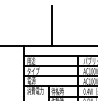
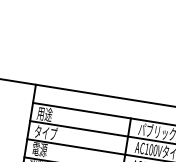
line: (52, 25) -> (93, 56), removed

